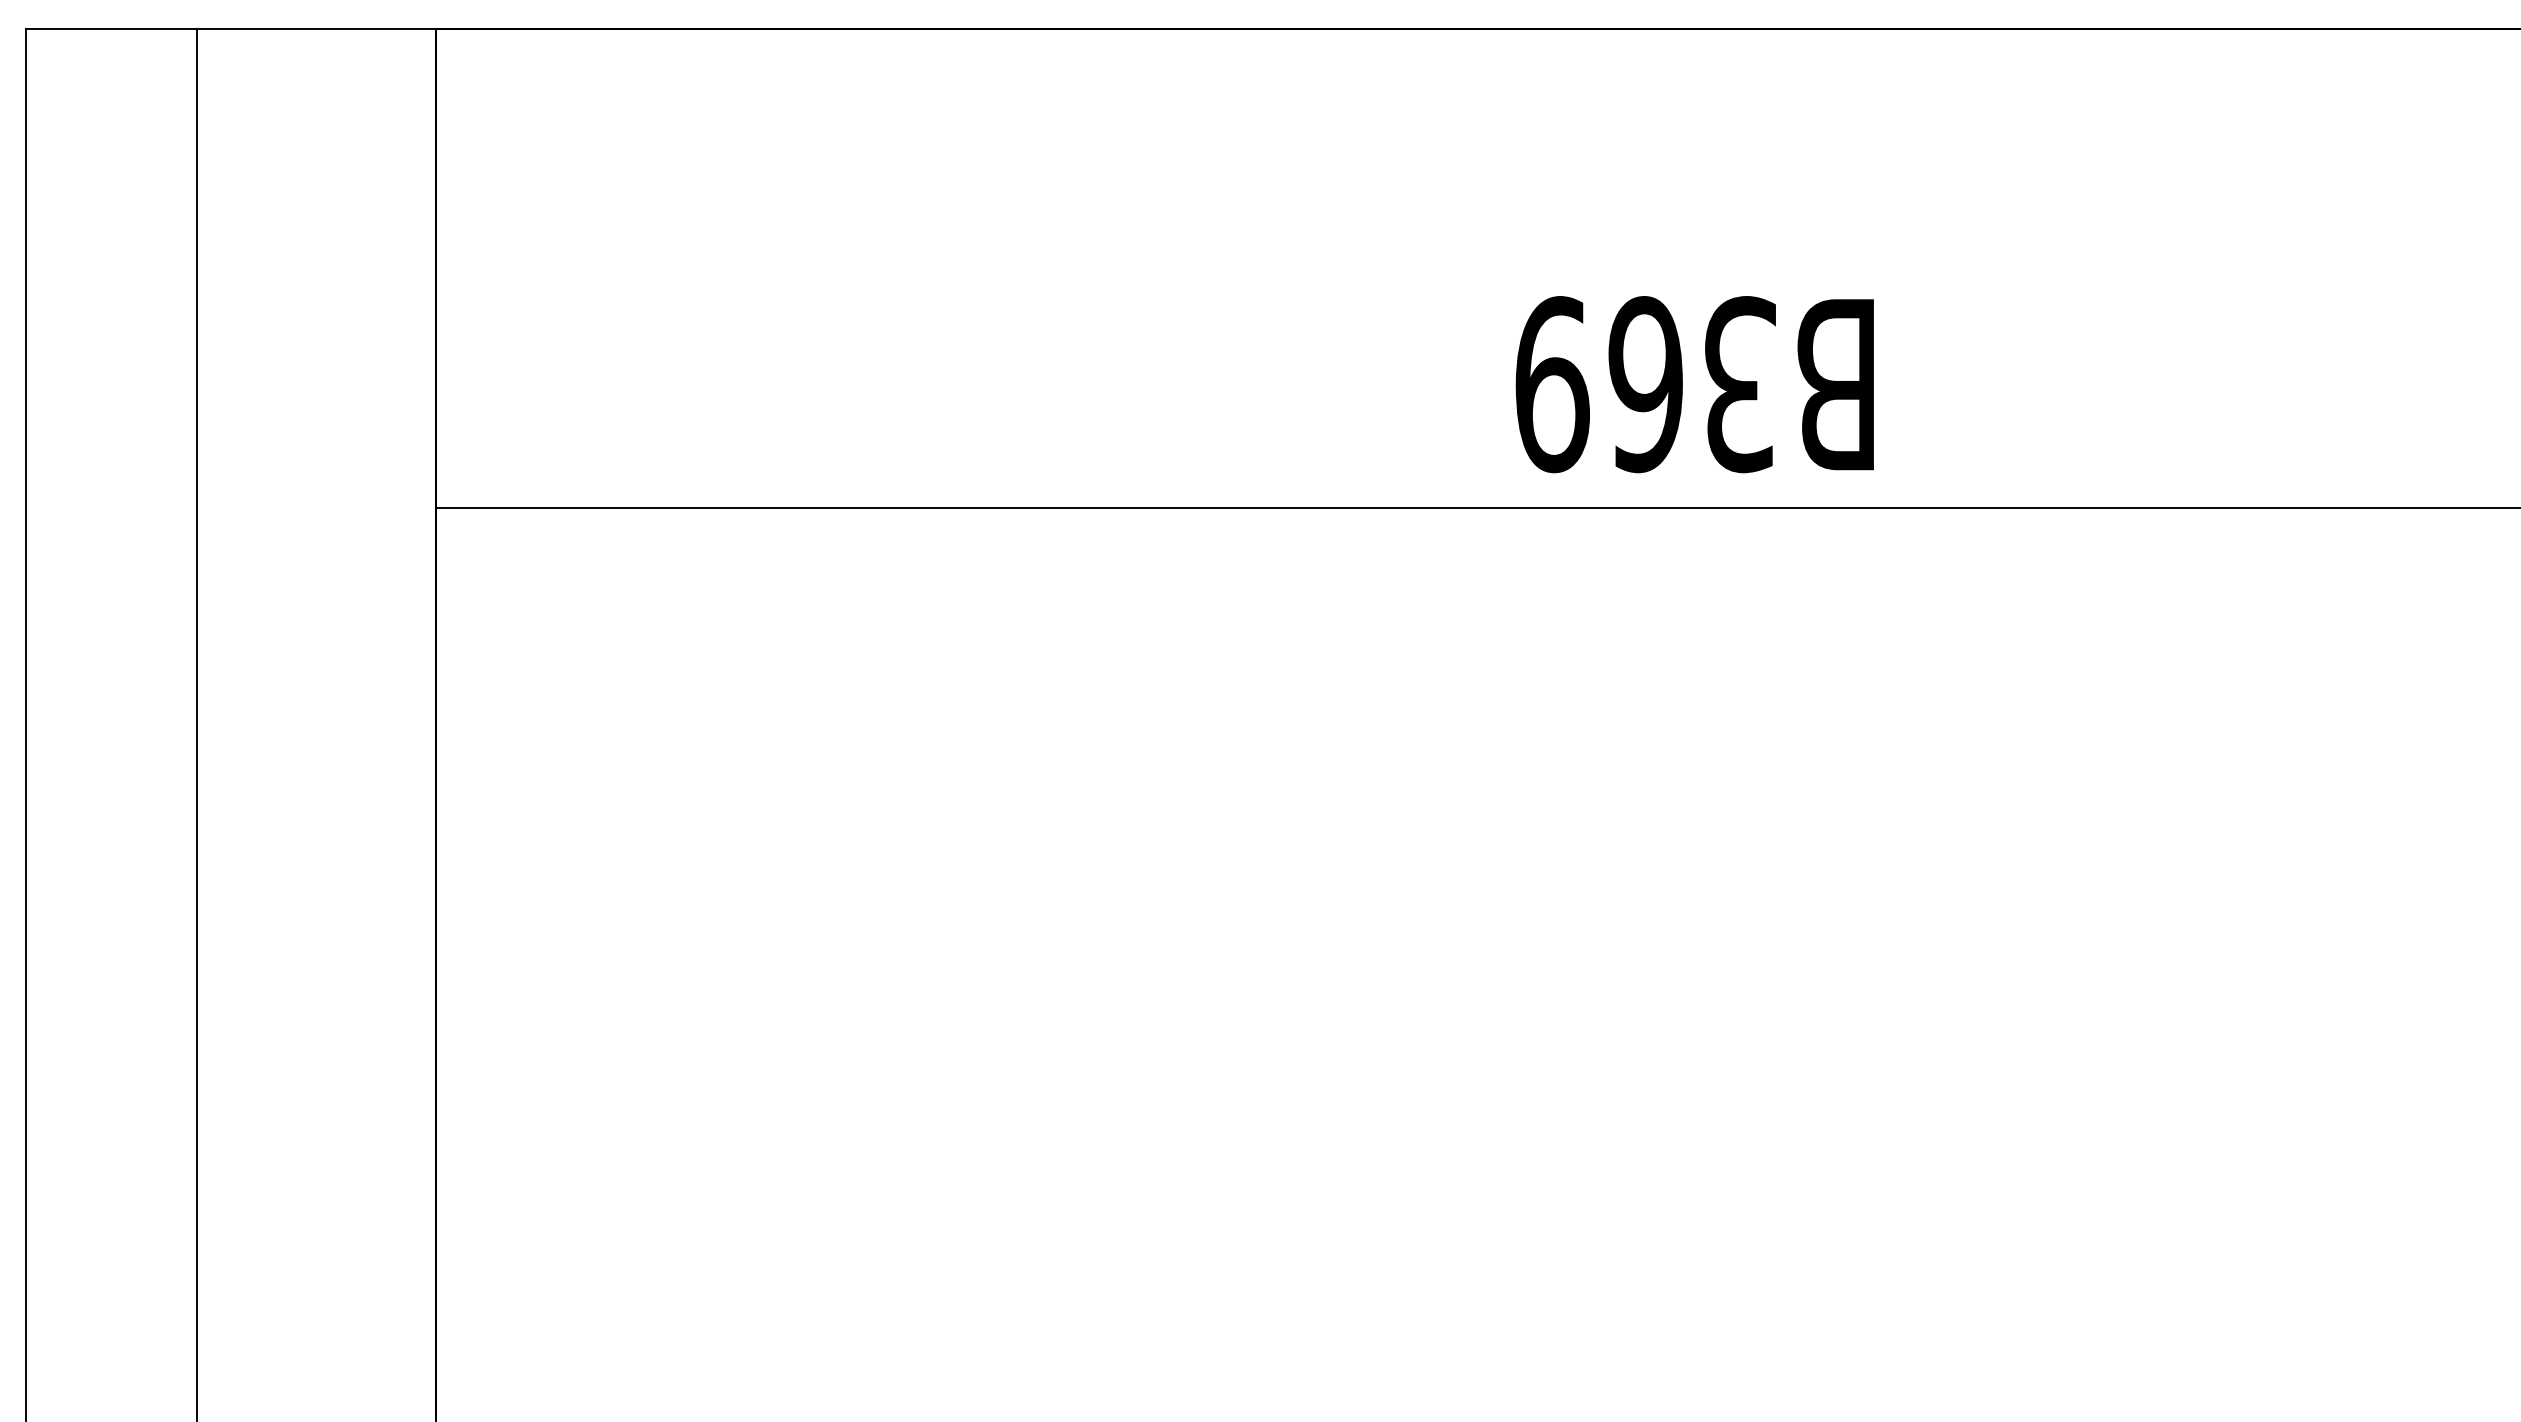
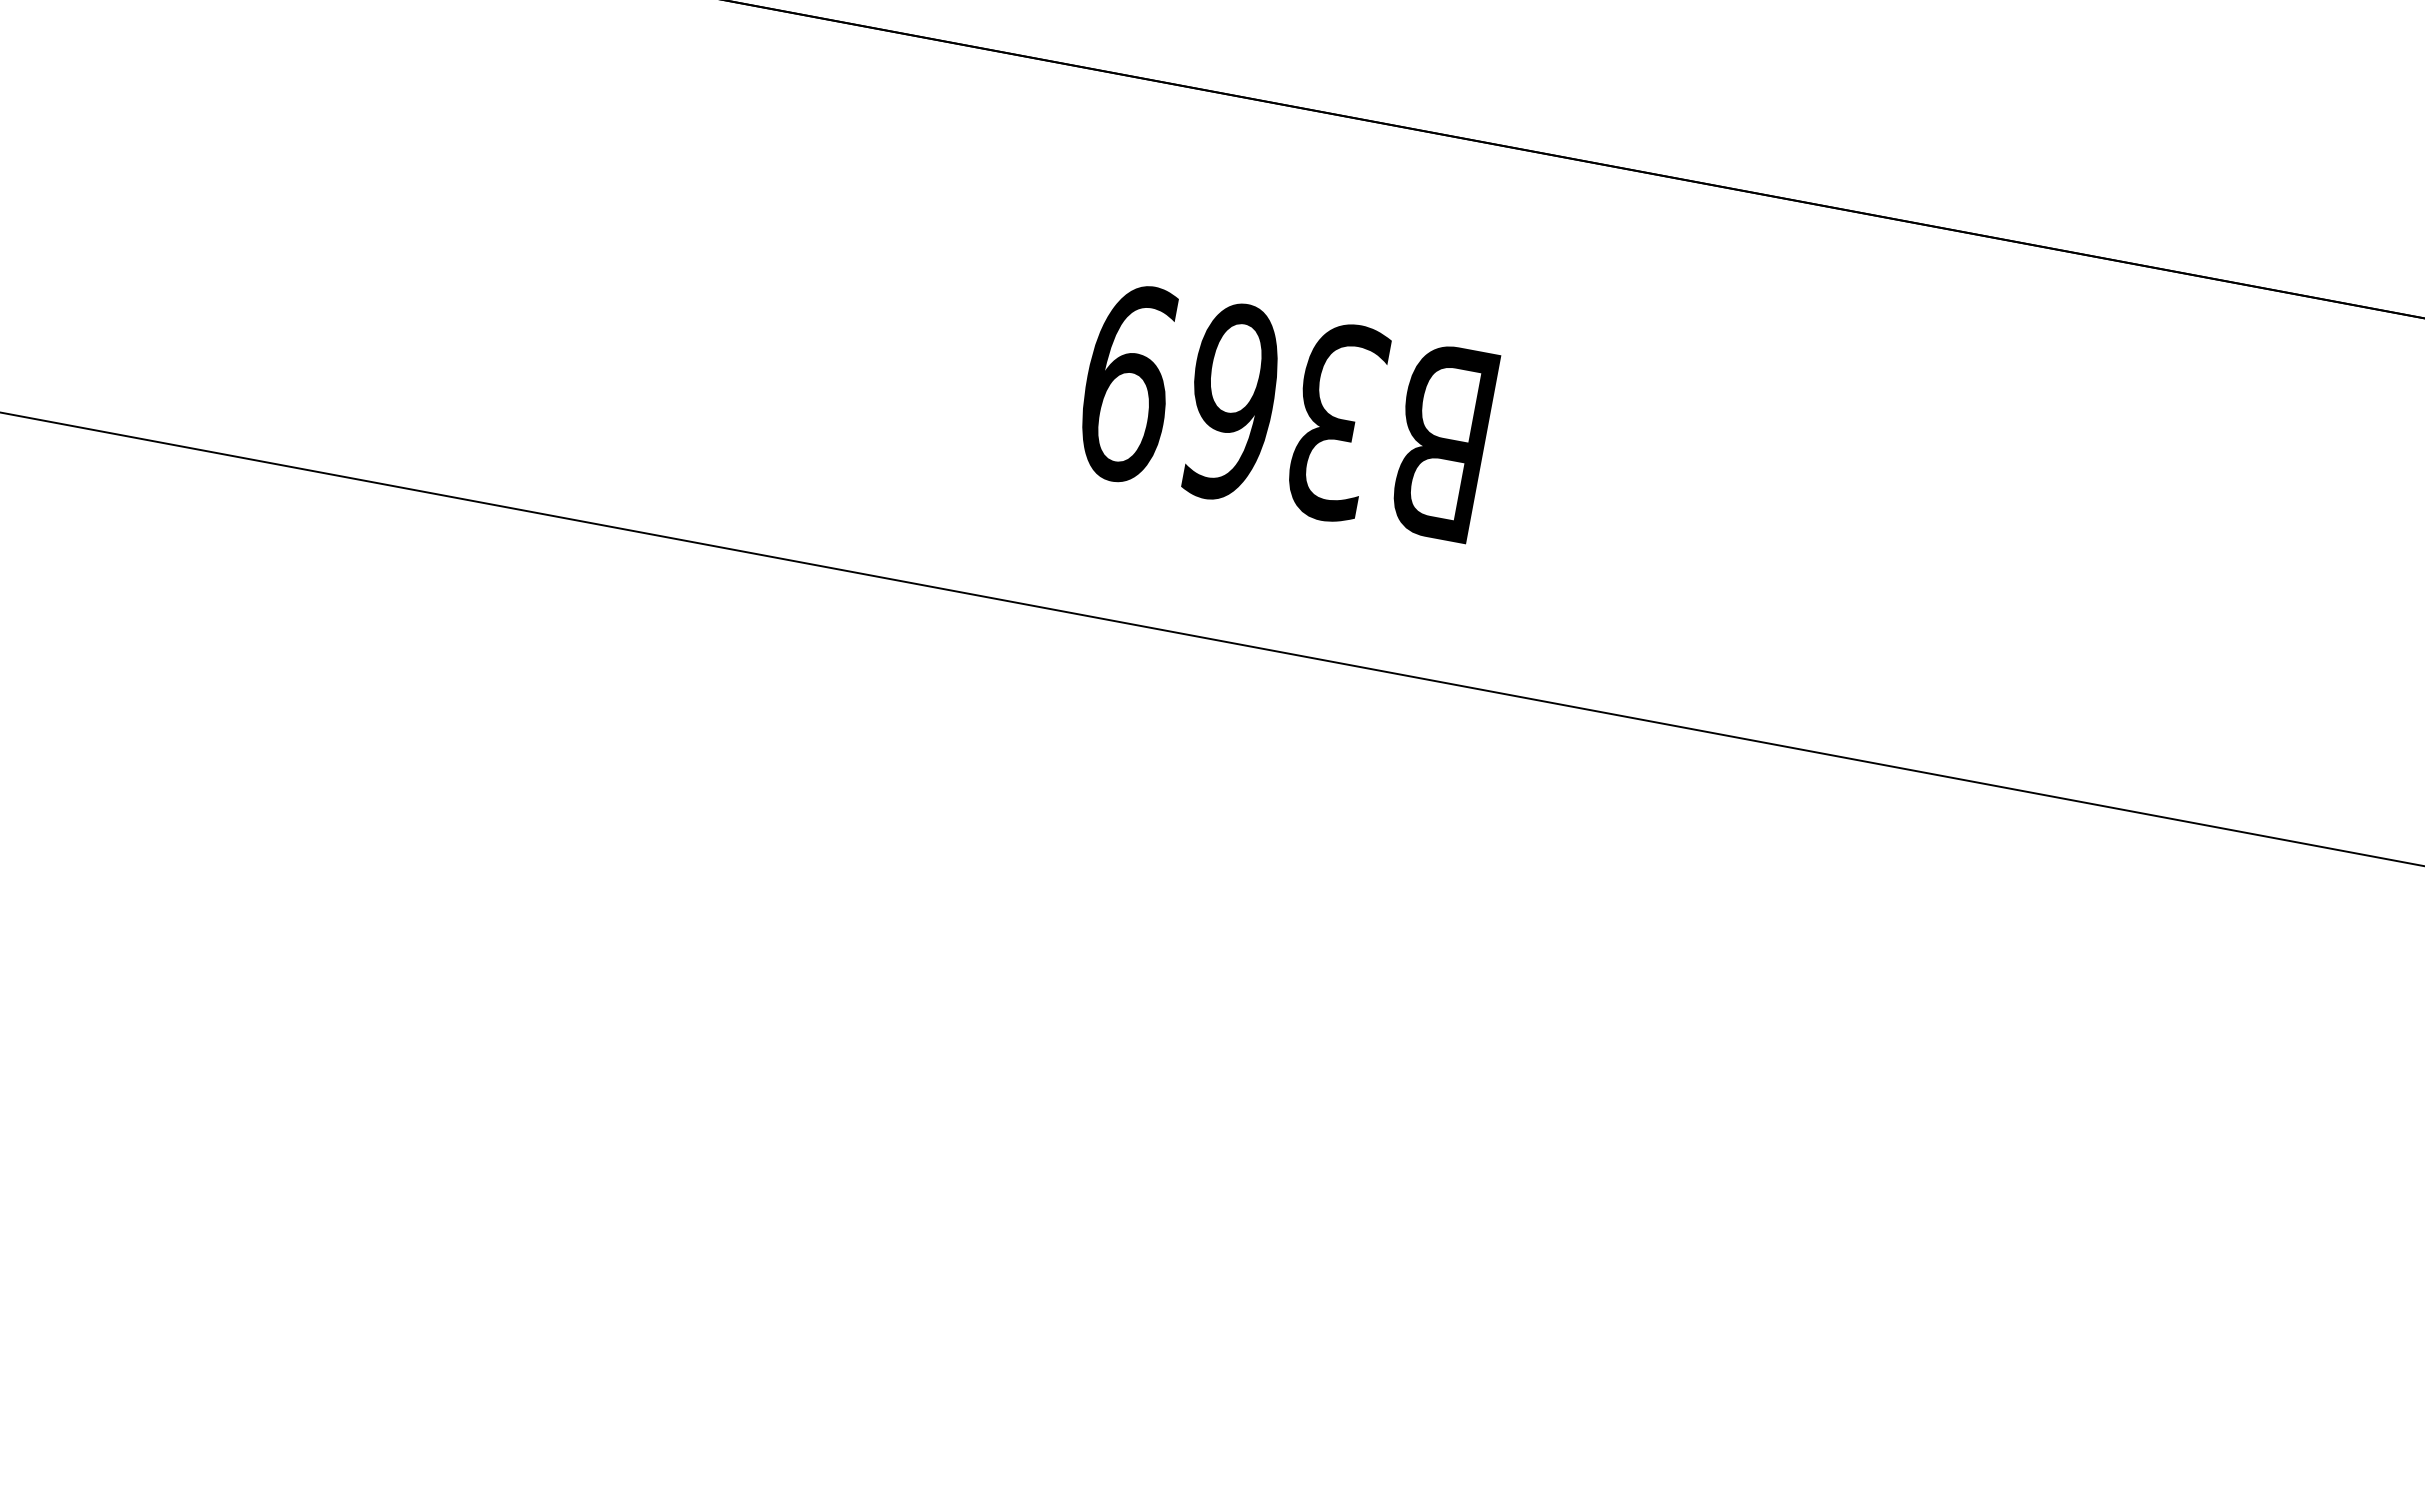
text: (1694, 384) -> (1285, 412), moved

